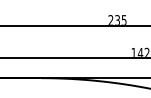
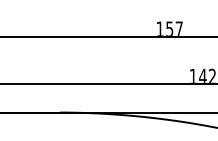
text: (117, 19) -> (169, 27), 235 -> 157

